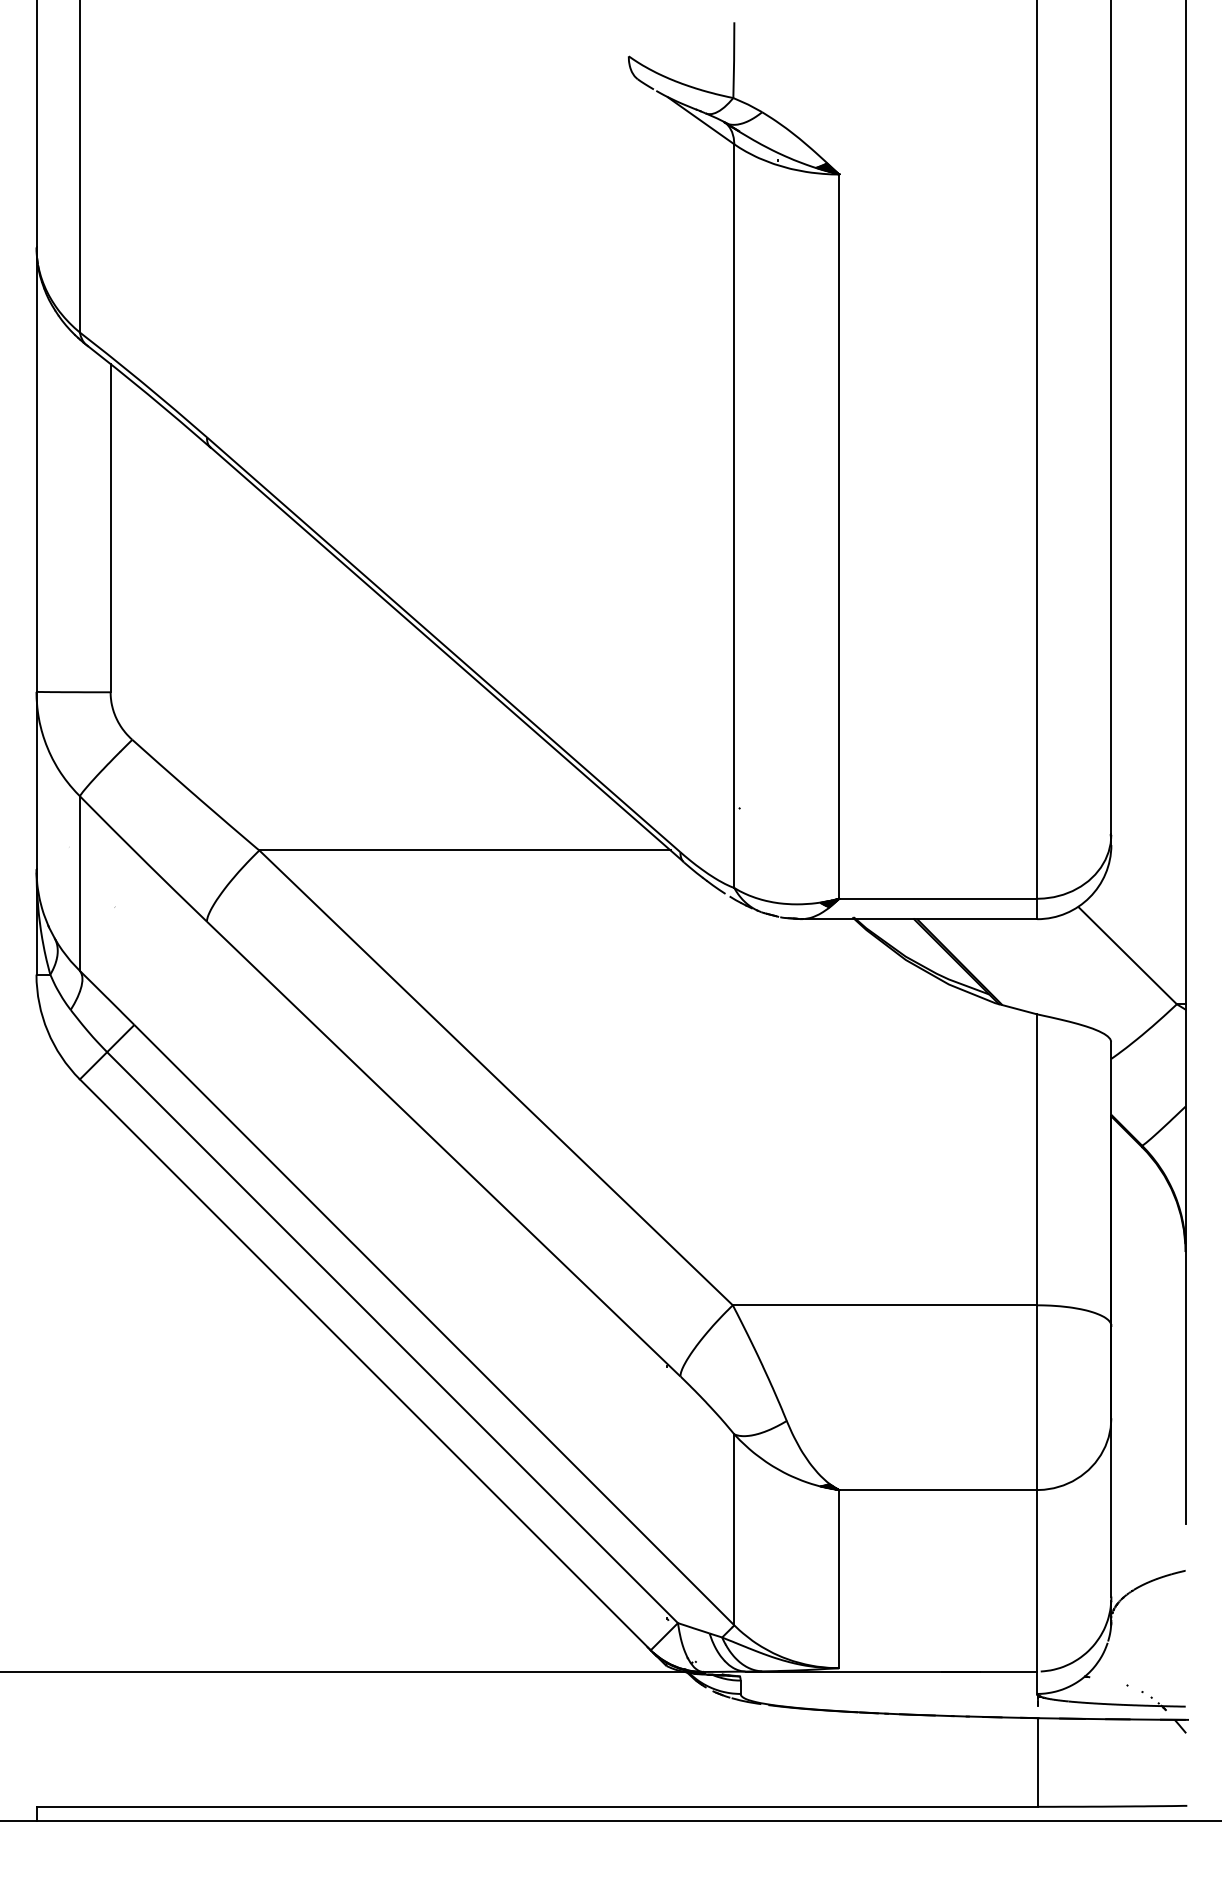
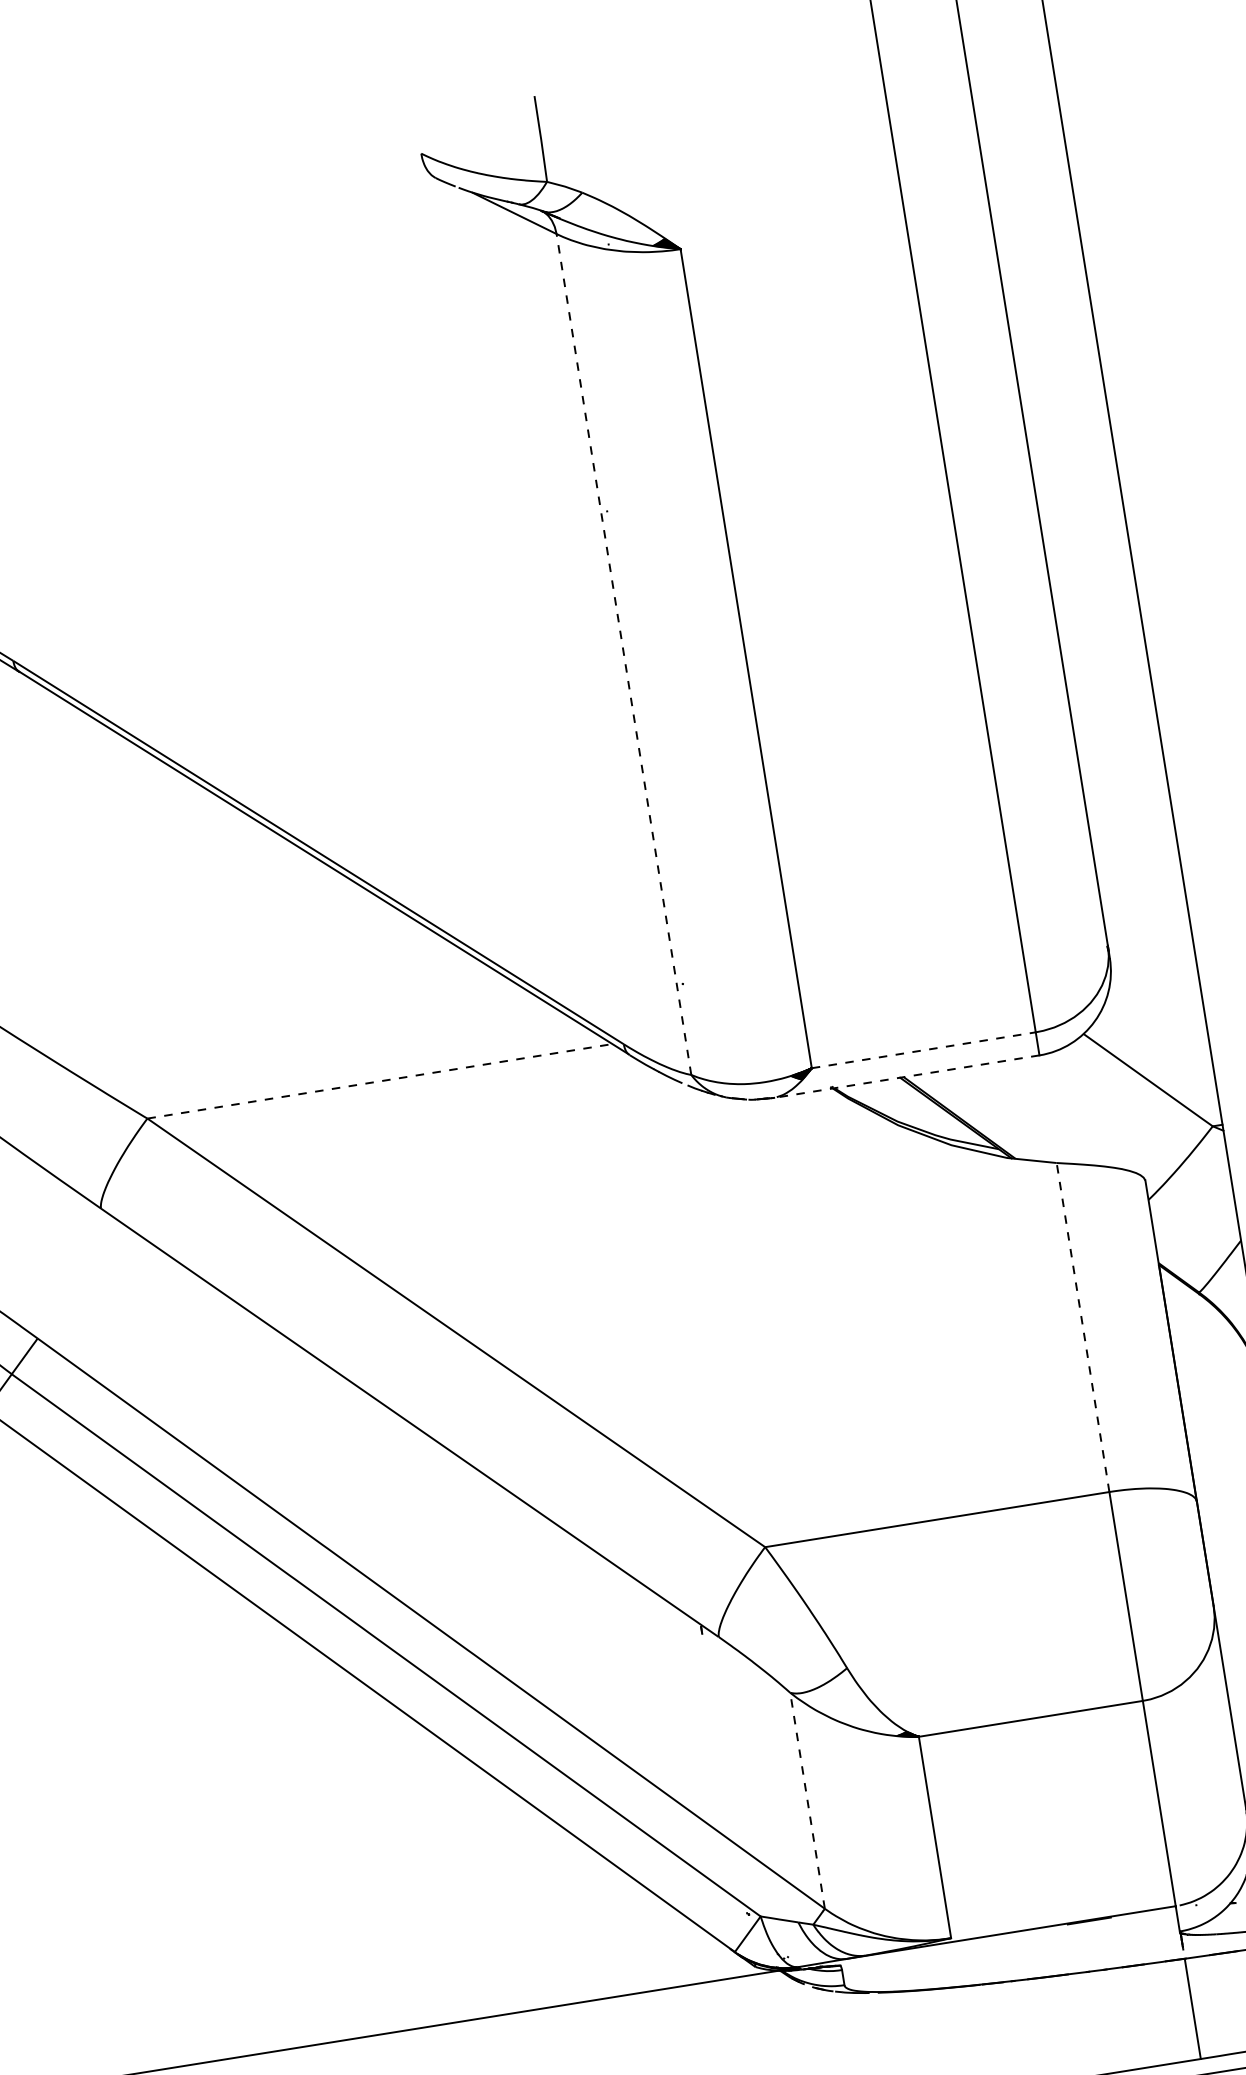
line: (734, 516) -> (624, 654), solid -> dashed
line: (465, 850) -> (380, 1081), solid -> dashed
line: (938, 898) -> (924, 1049), solid -> dashed
line: (919, 919) -> (906, 1077), solid -> dashed
line: (1037, 1159) -> (1083, 1327), solid -> dashed
line: (734, 1529) -> (807, 1800), solid -> dashed

